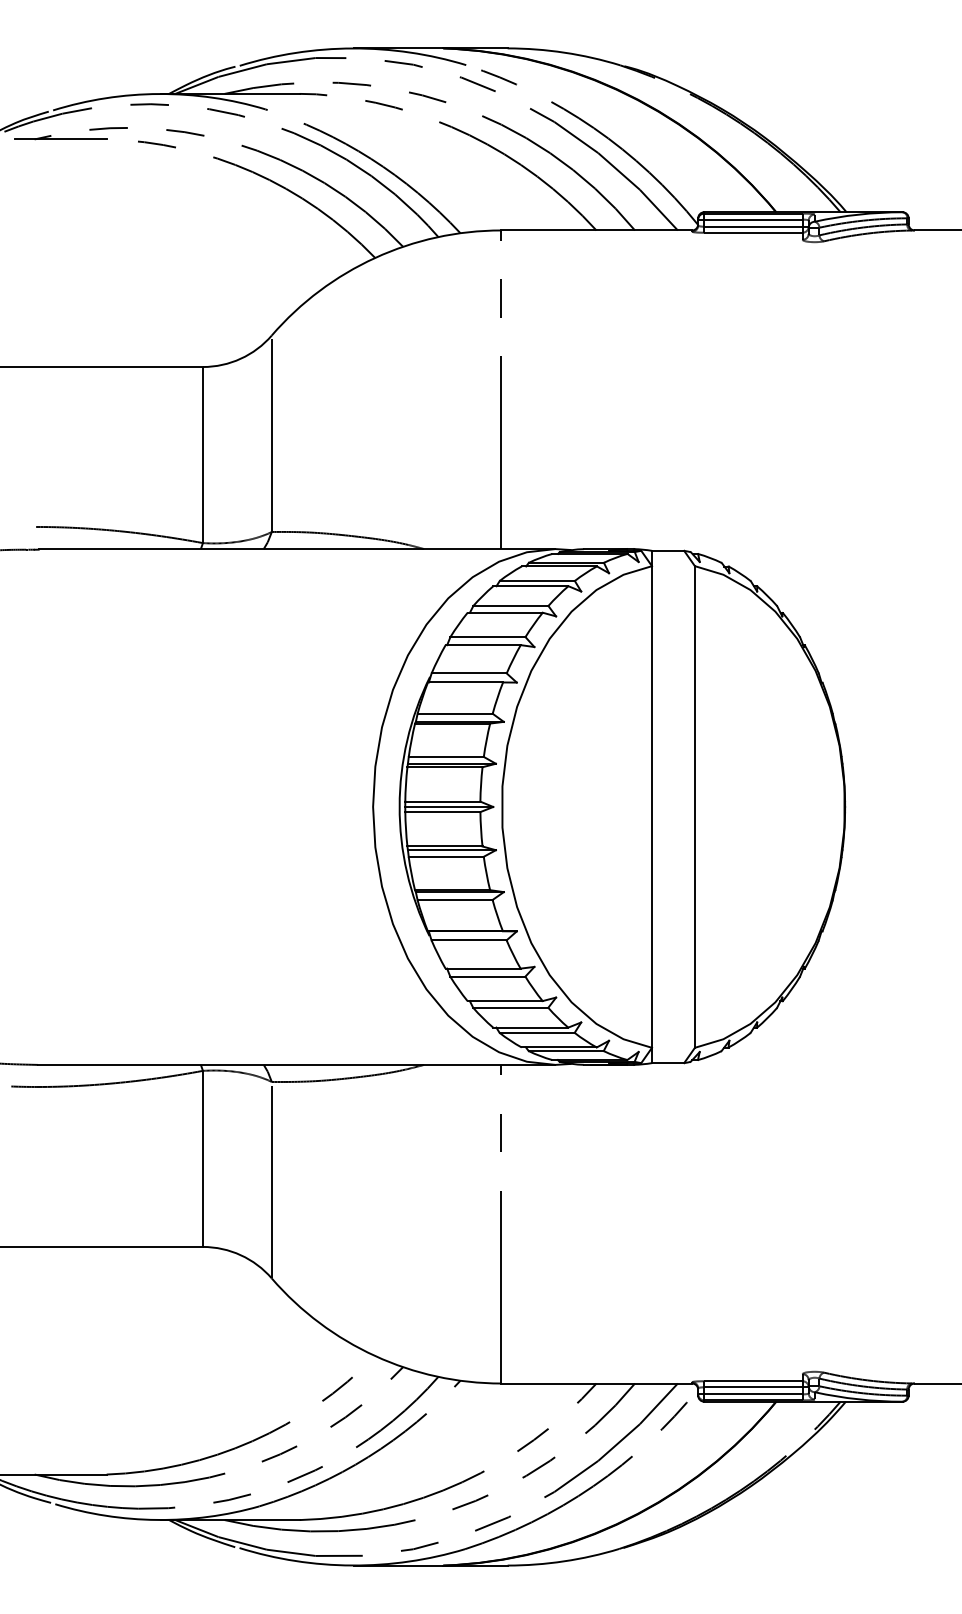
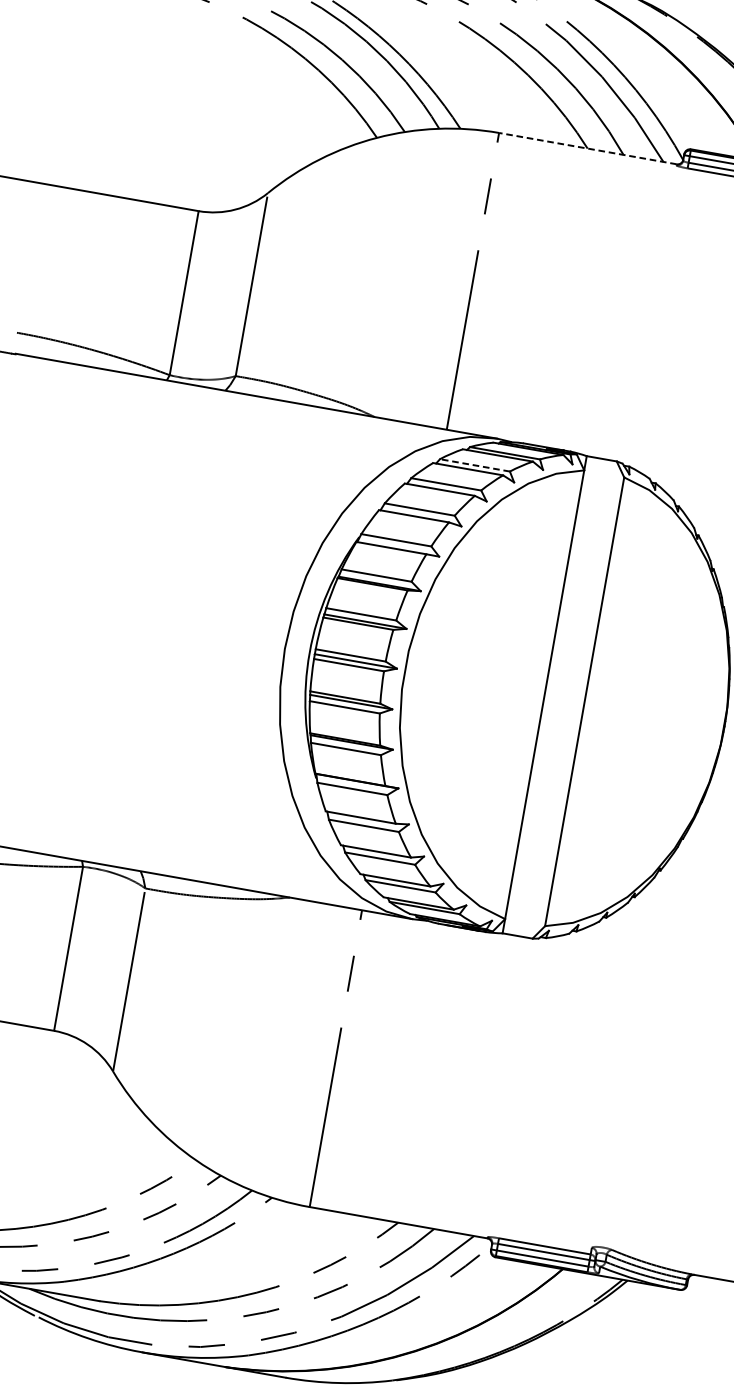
line: (596, 230) -> (587, 148), solid -> dashed
line: (537, 580) -> (475, 464), solid -> dashed

